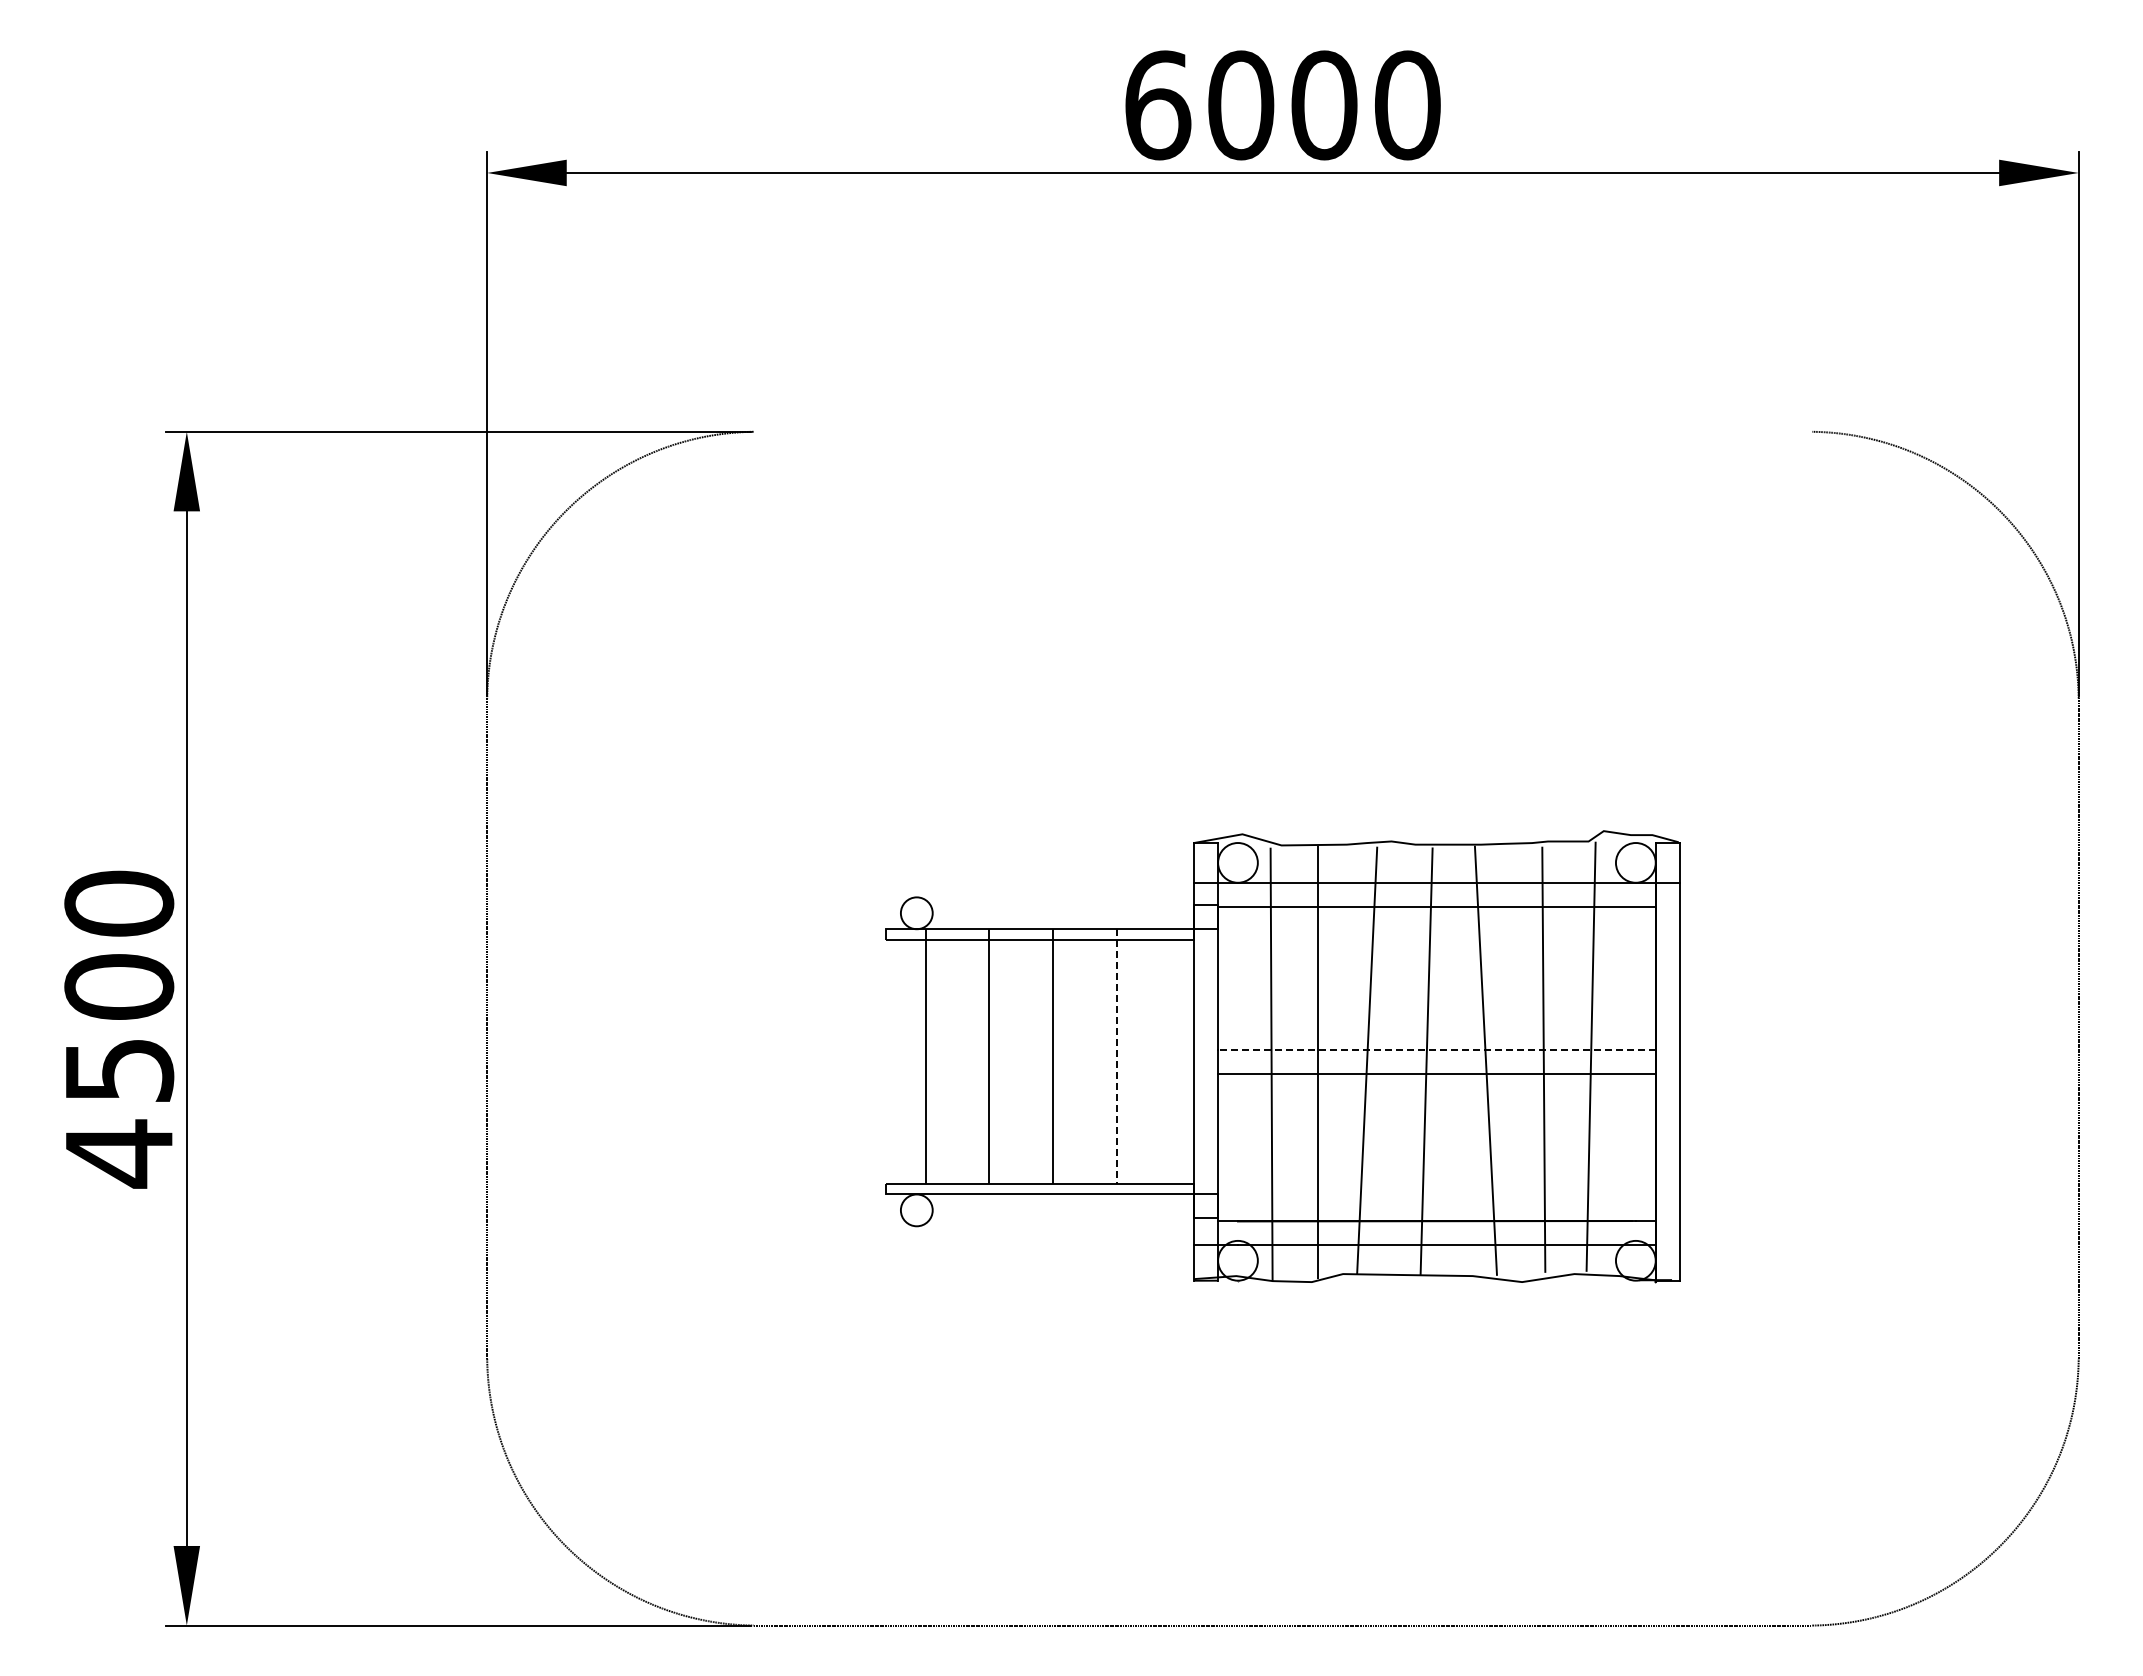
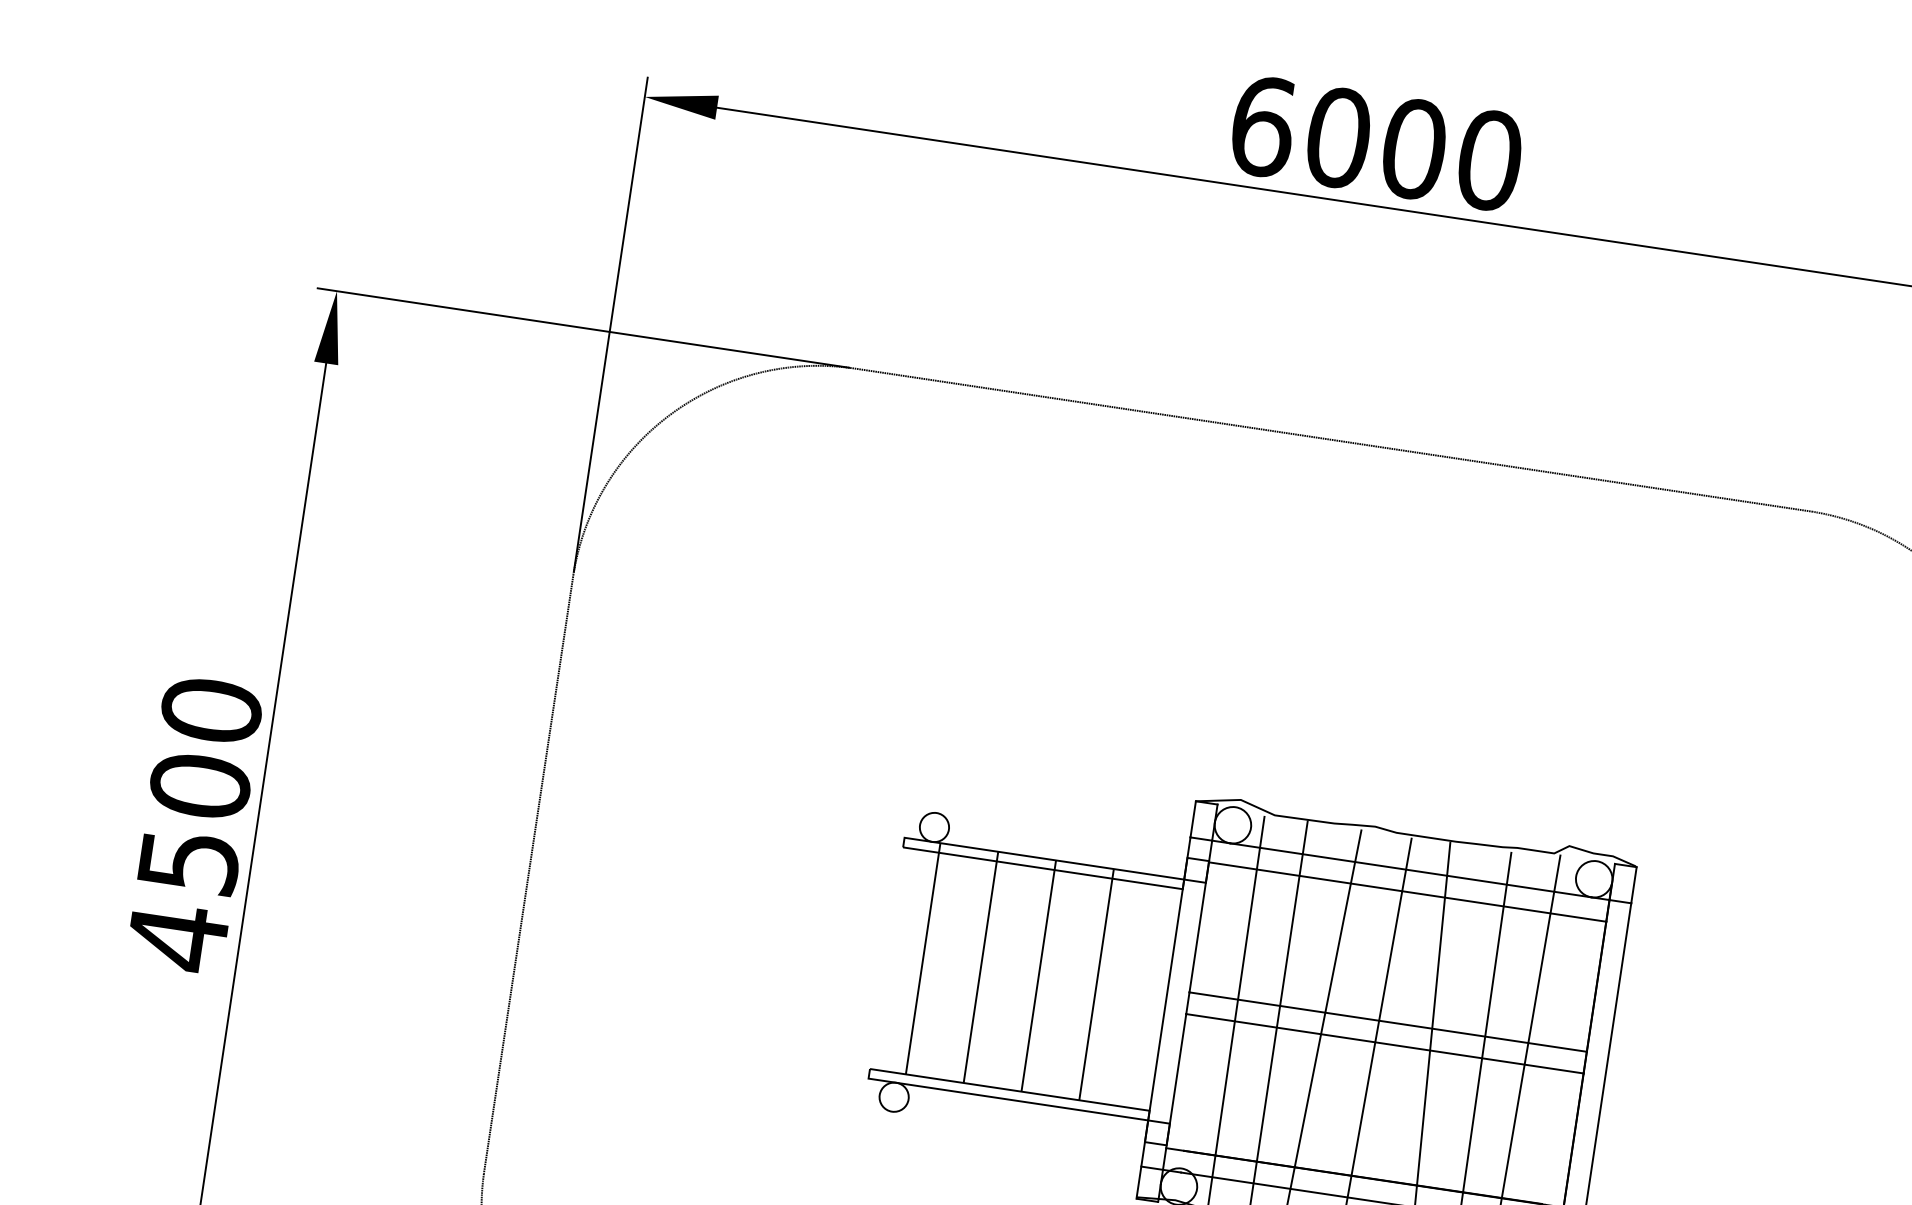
line: (1282, 431) -> (1331, 439), added
line: (1436, 1049) -> (1387, 1021), dashed -> solid
line: (1116, 1057) -> (1096, 985), dashed -> solid

